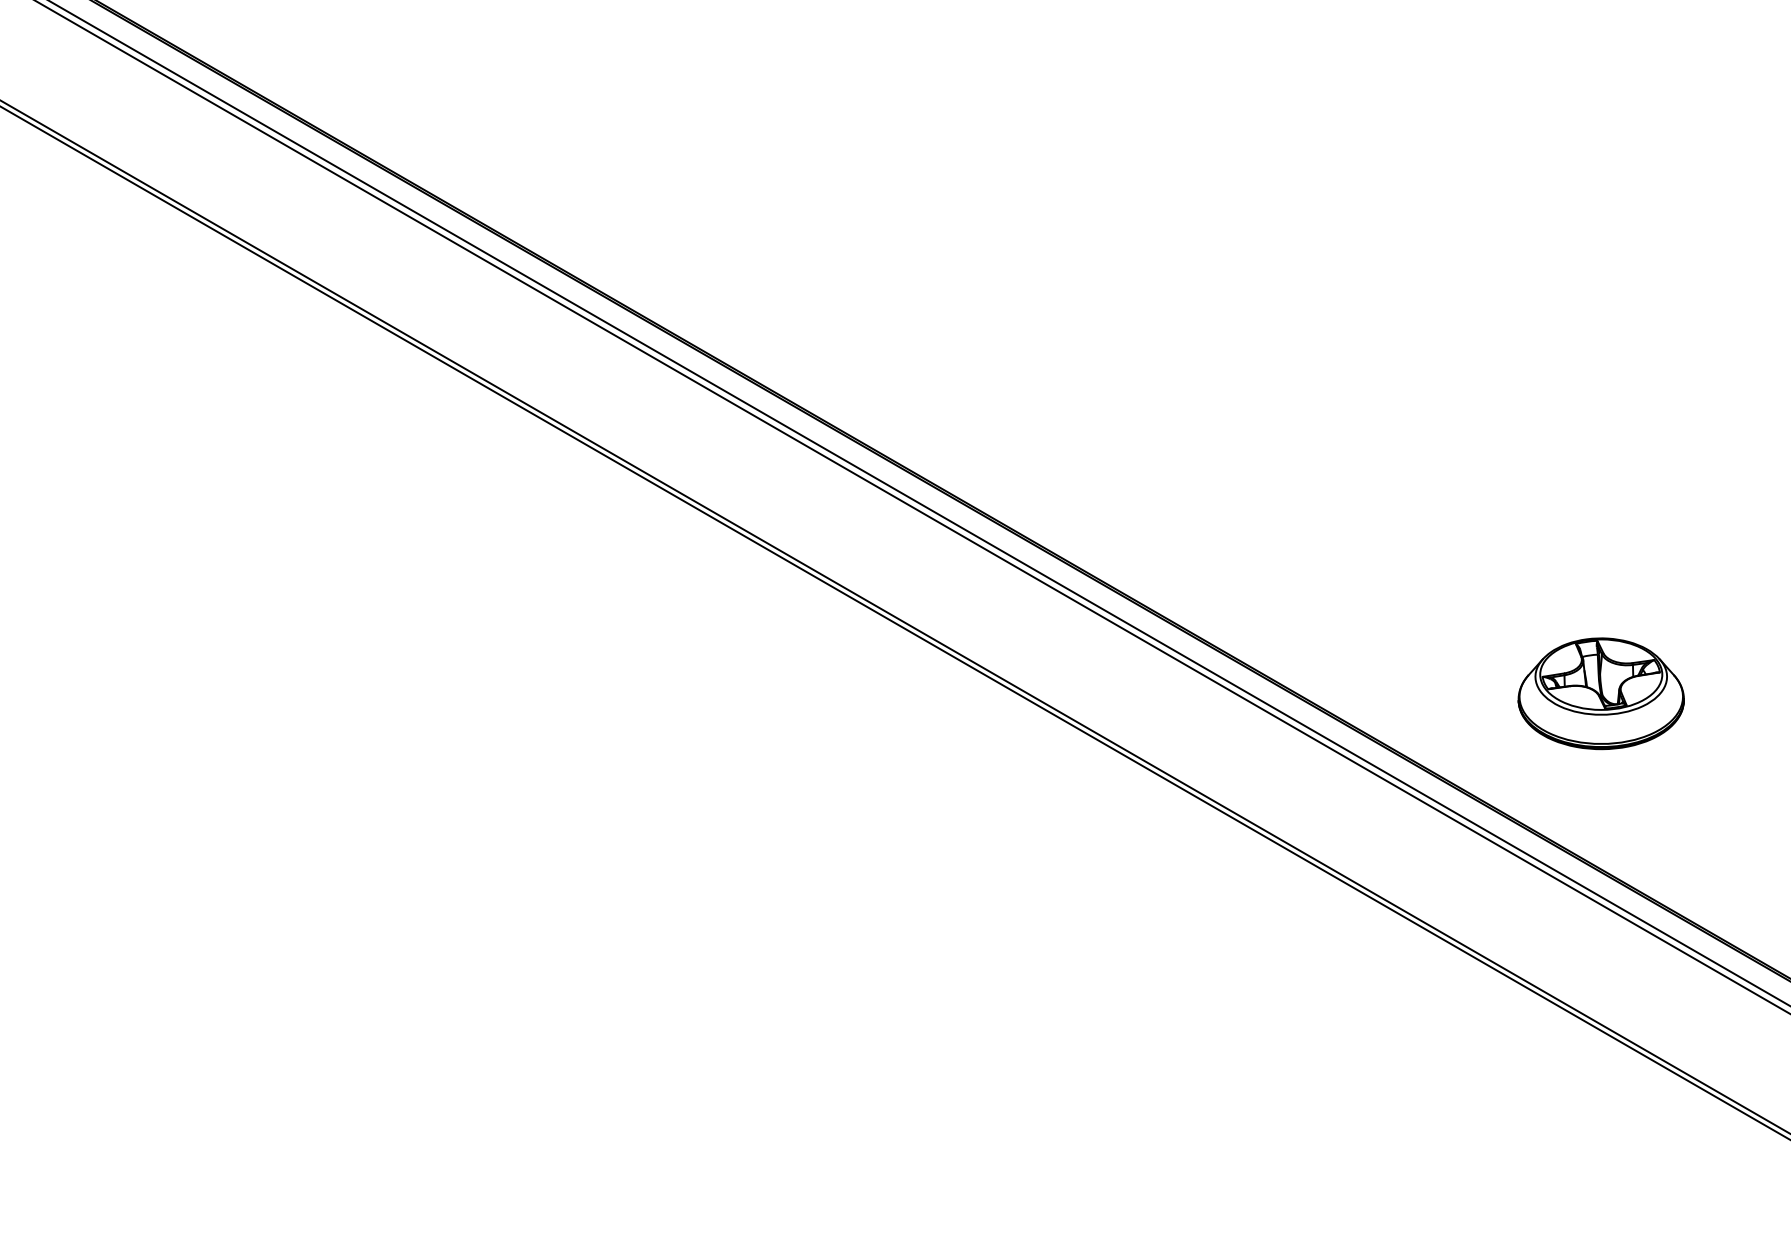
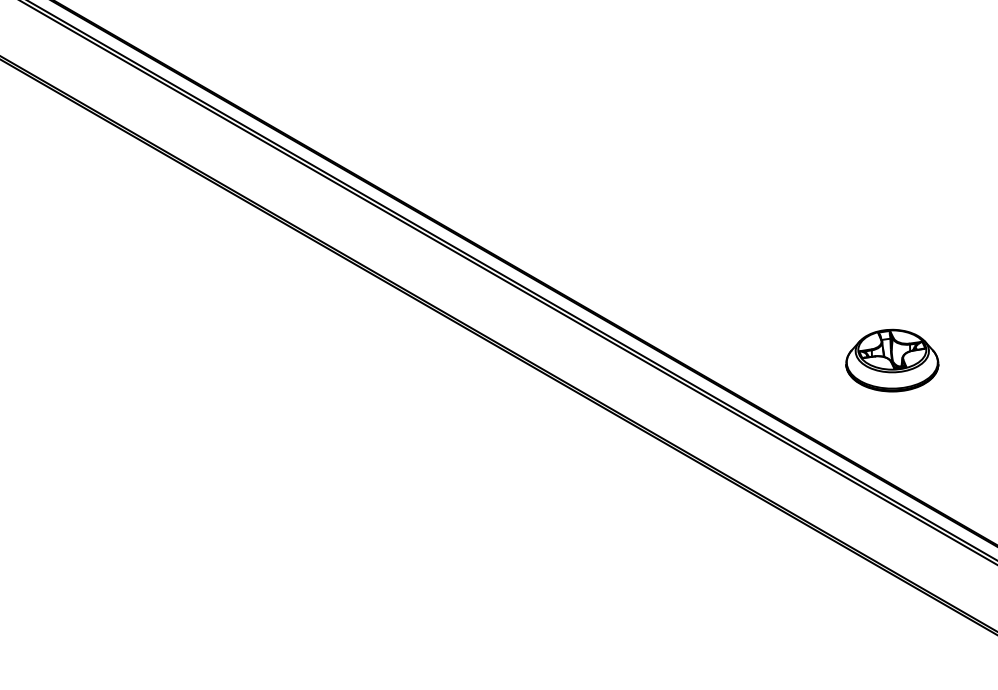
part: (1601, 693) -> (892, 360), moved

